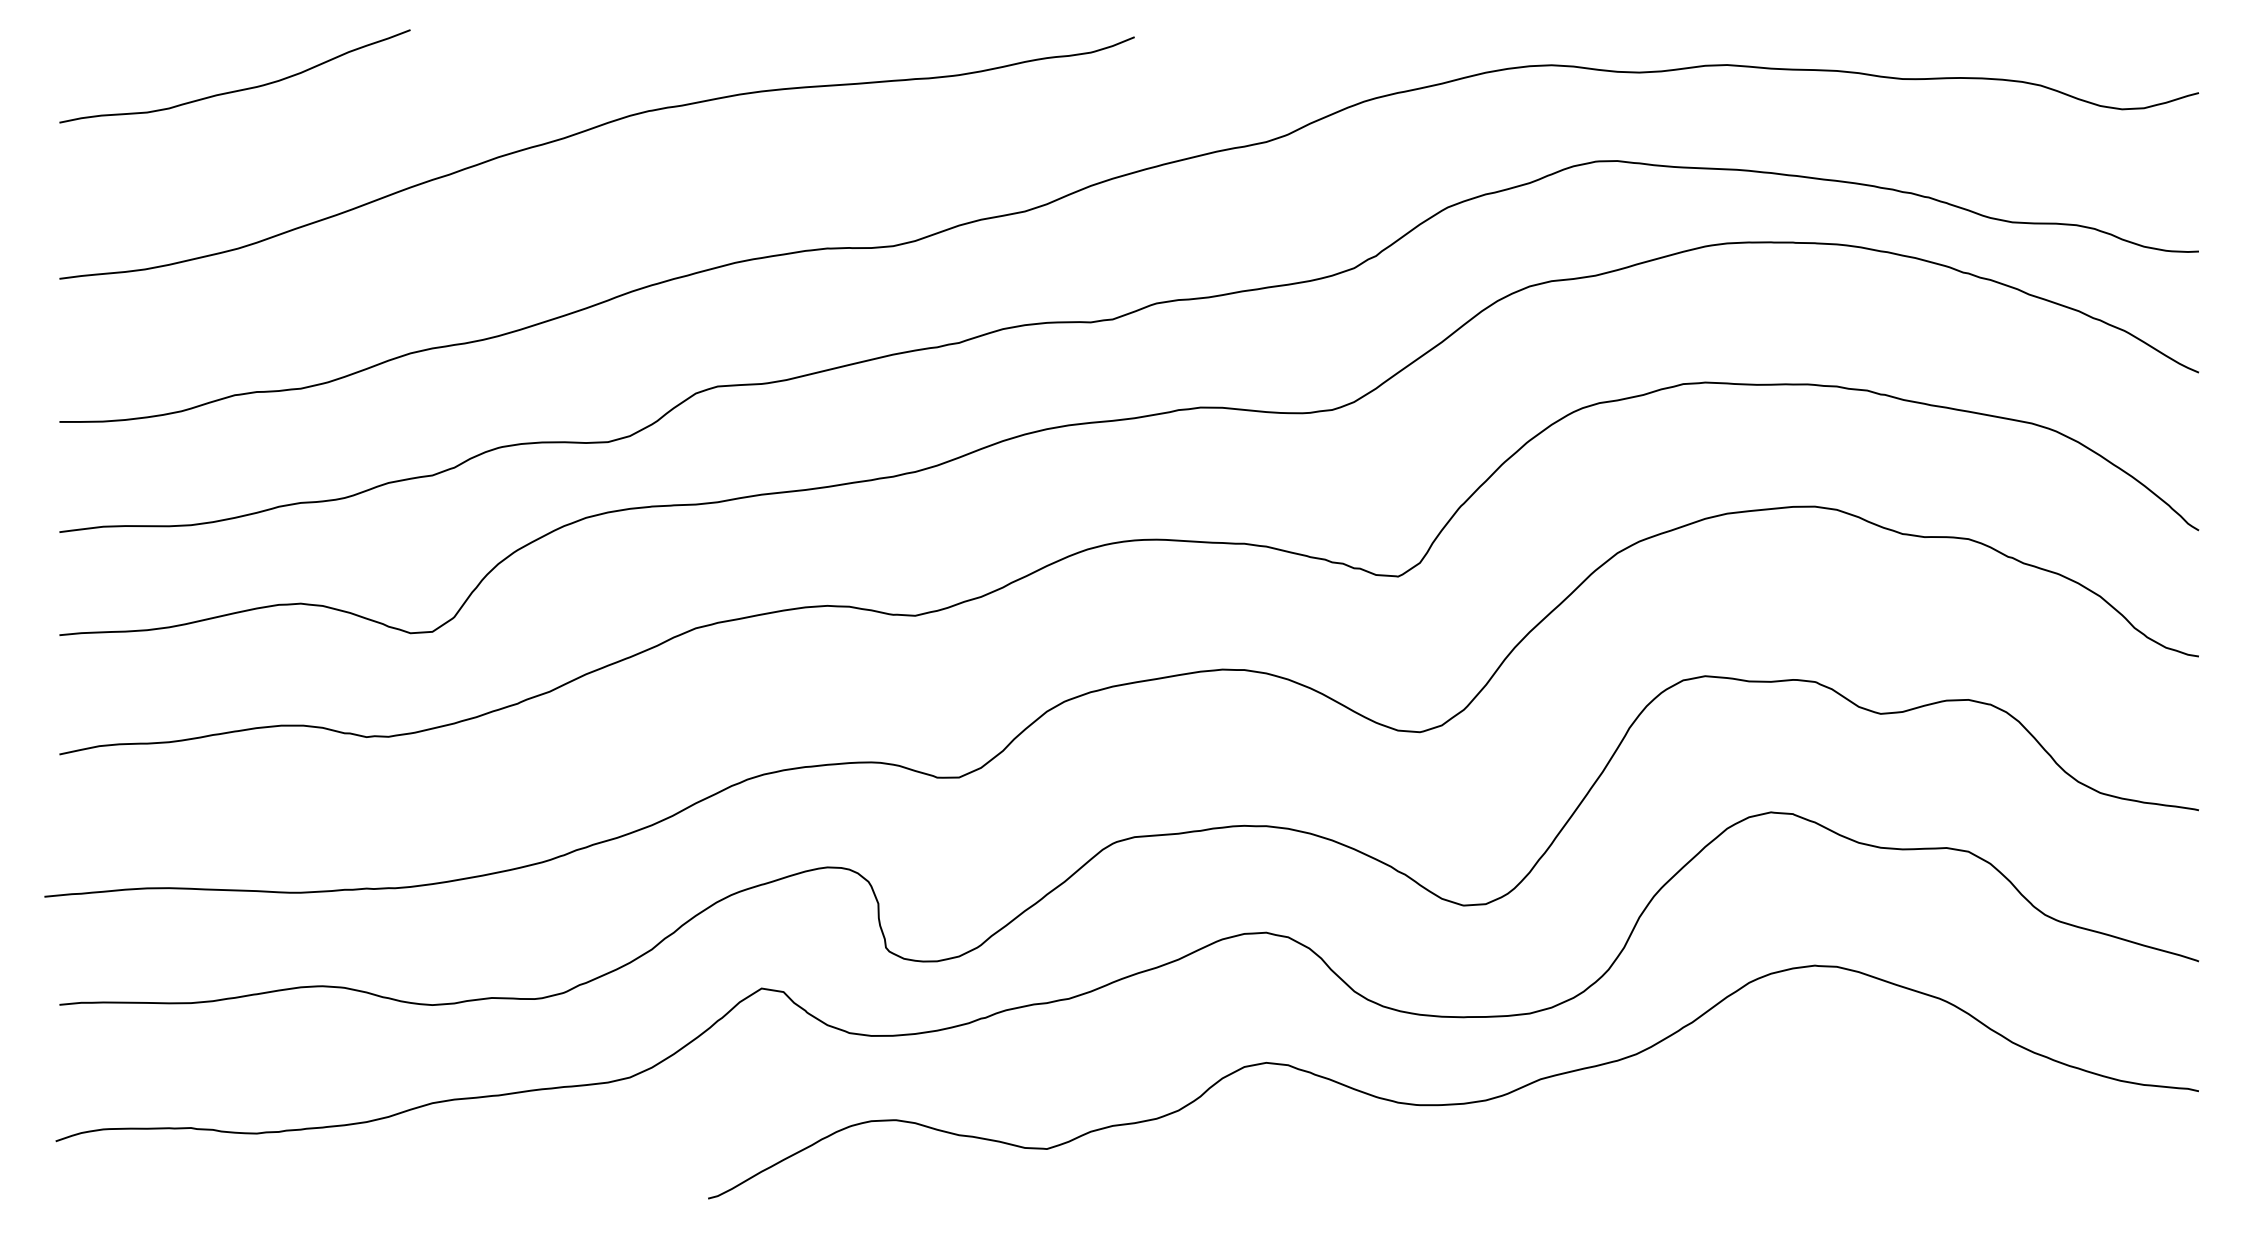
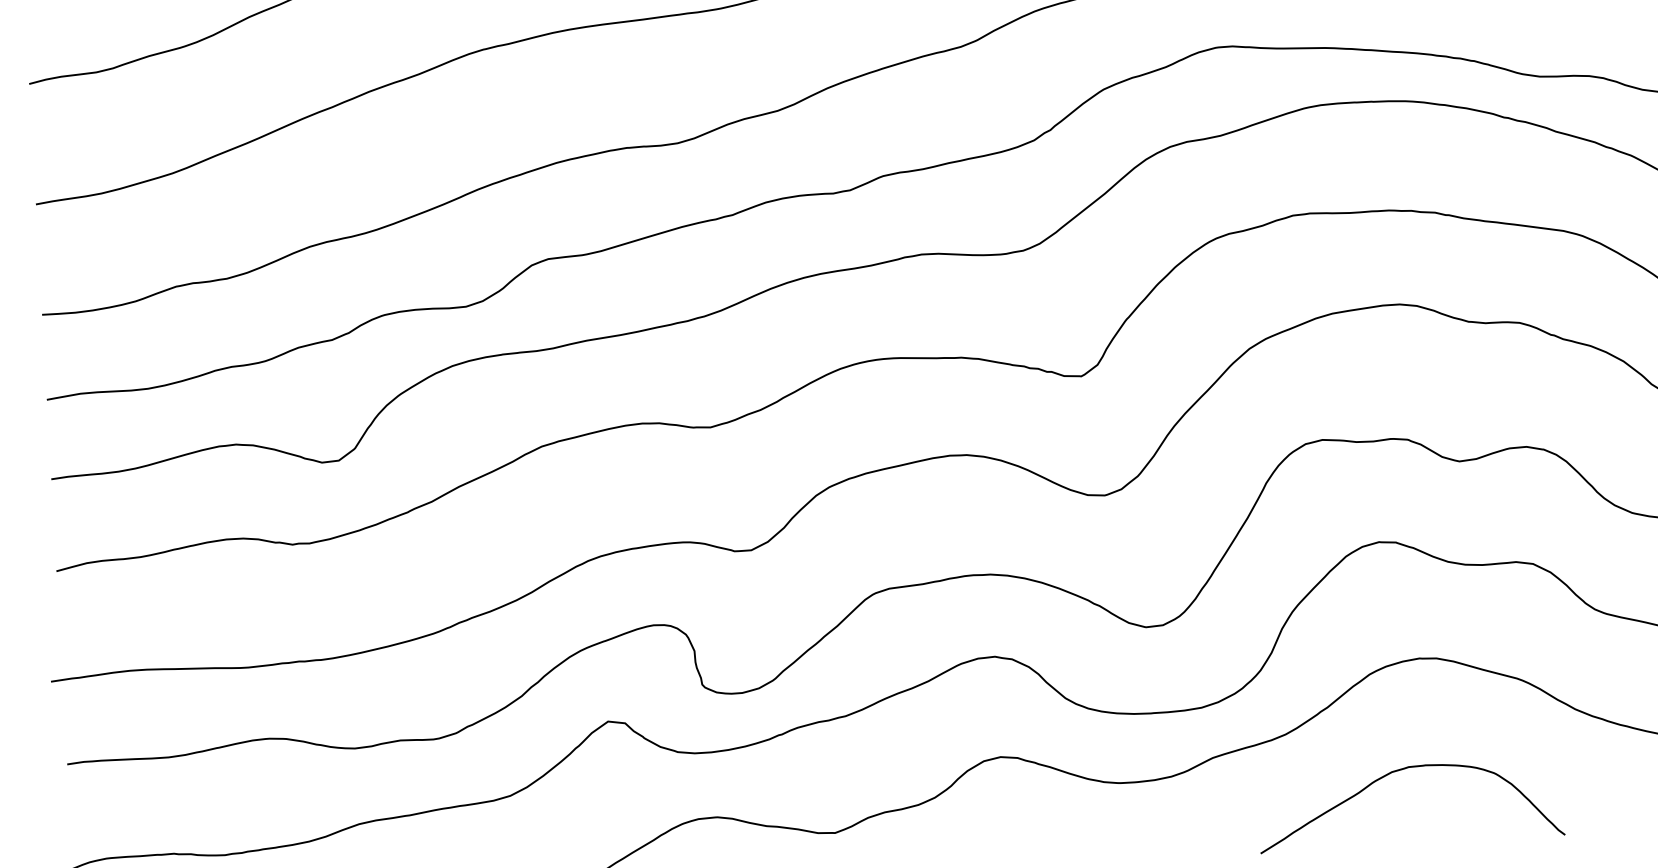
curve: (1781, 1109) -> (1399, 770), added

